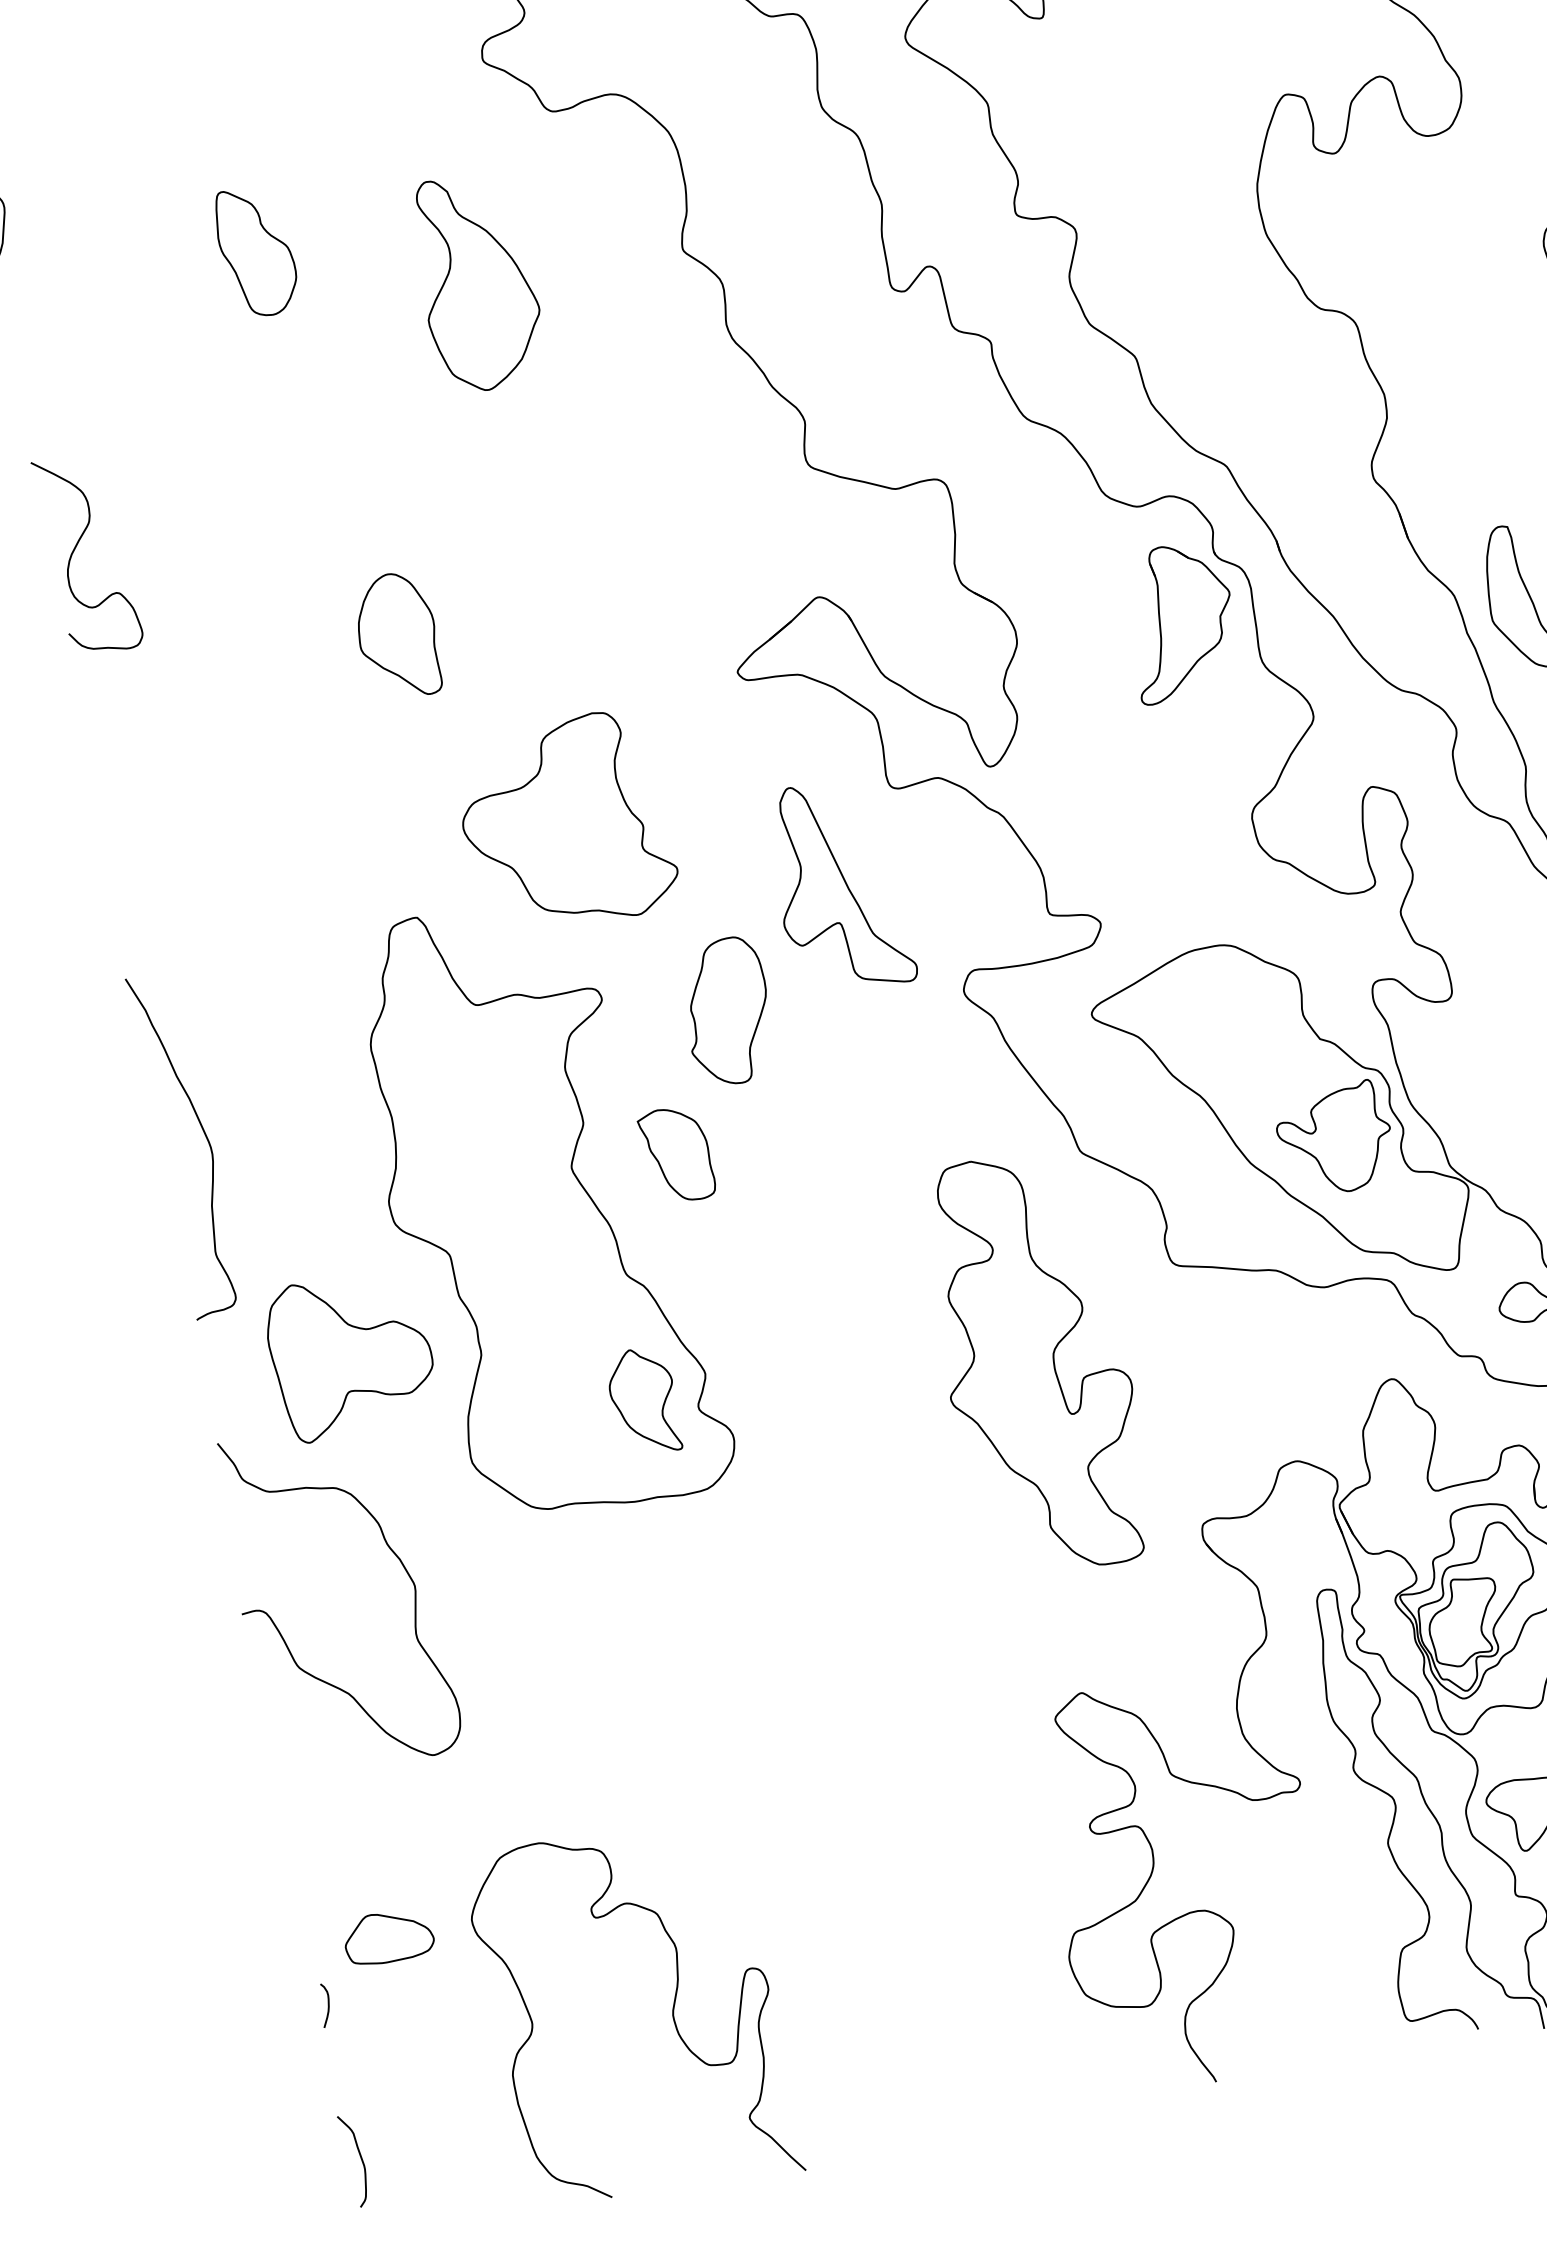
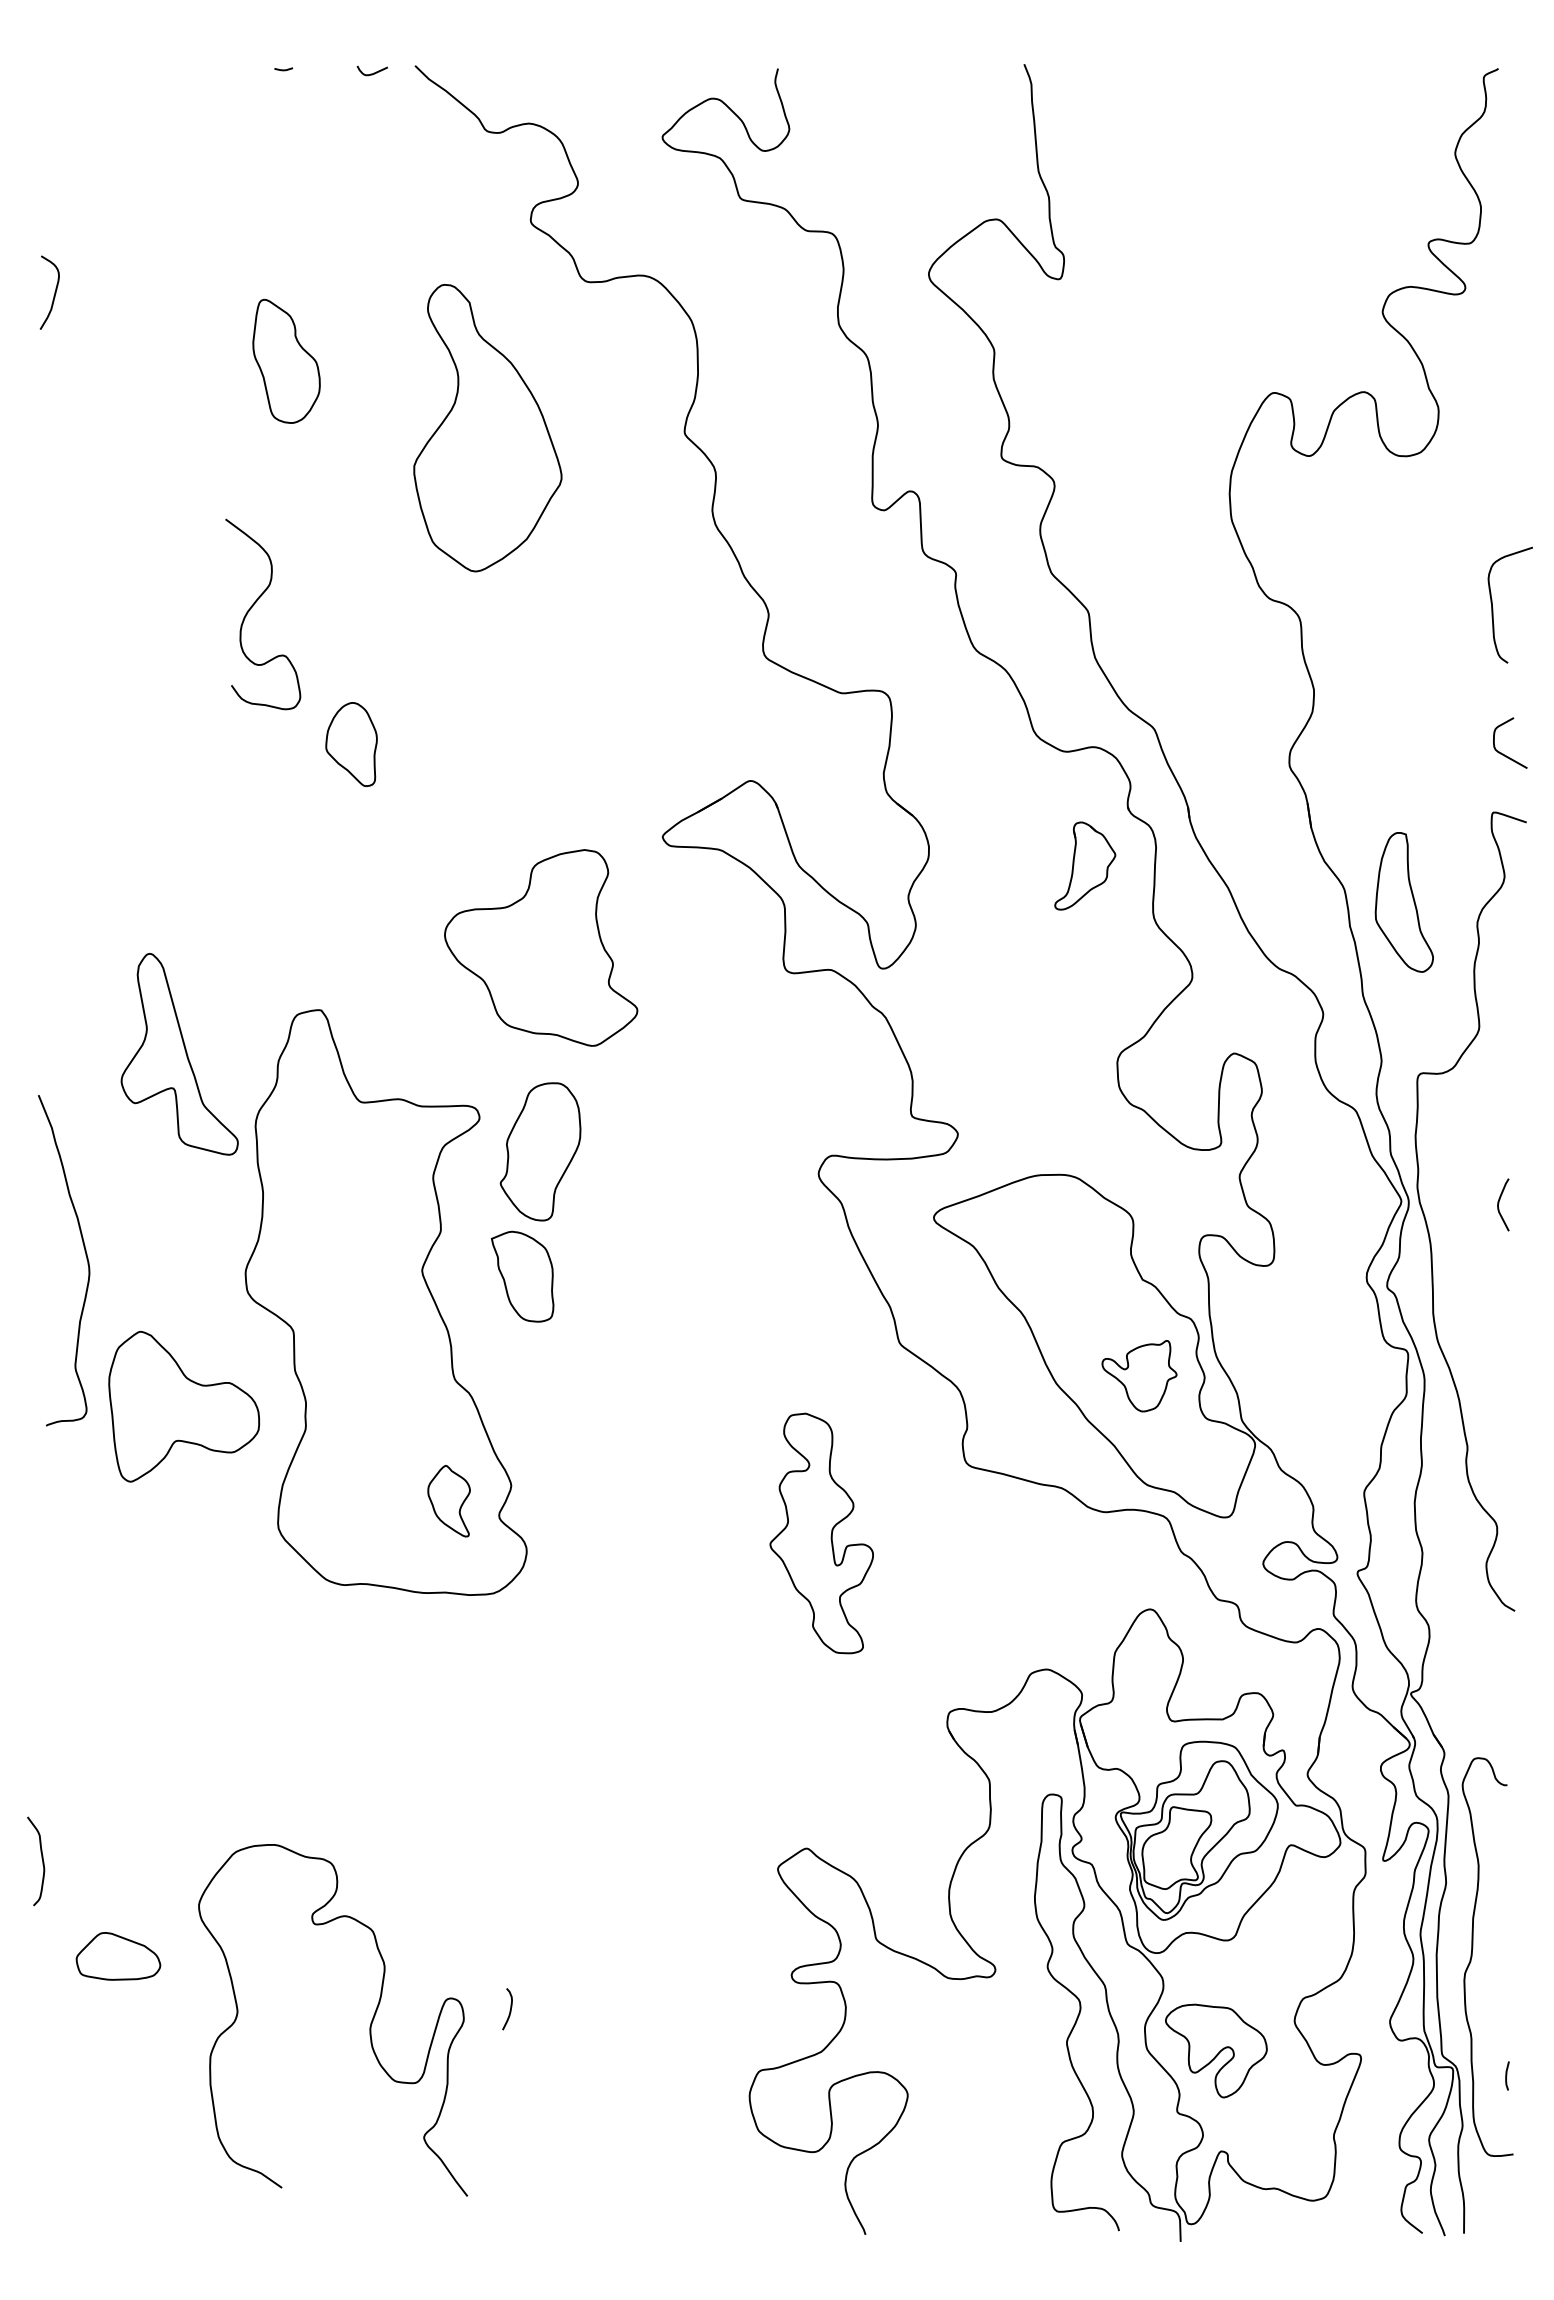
part: (477, 281) -> (487, 427), size x1.4
curve: (76, 547) -> (253, 606), moved
part: (1181, 620) -> (1085, 865), size x0.6
part: (397, 636) -> (351, 744), size x0.7
part: (565, 822) -> (541, 947), moved
part: (839, 886) -> (179, 1054), moved
part: (727, 1011) -> (540, 1151), moved
curve: (204, 1136) -> (85, 1255), moved
part: (1335, 1138) -> (1139, 1375), size x0.7
part: (1035, 1363) -> (821, 1533), size x0.6
part: (643, 1401) -> (448, 1500), size x0.7
curve: (279, 1629) -> (69, 1650), removed
curve: (327, 2006) -> (509, 2010), moved
curve: (671, 2013) -> (369, 2026), moved
curve: (359, 2156) -> (41, 1858), moved

